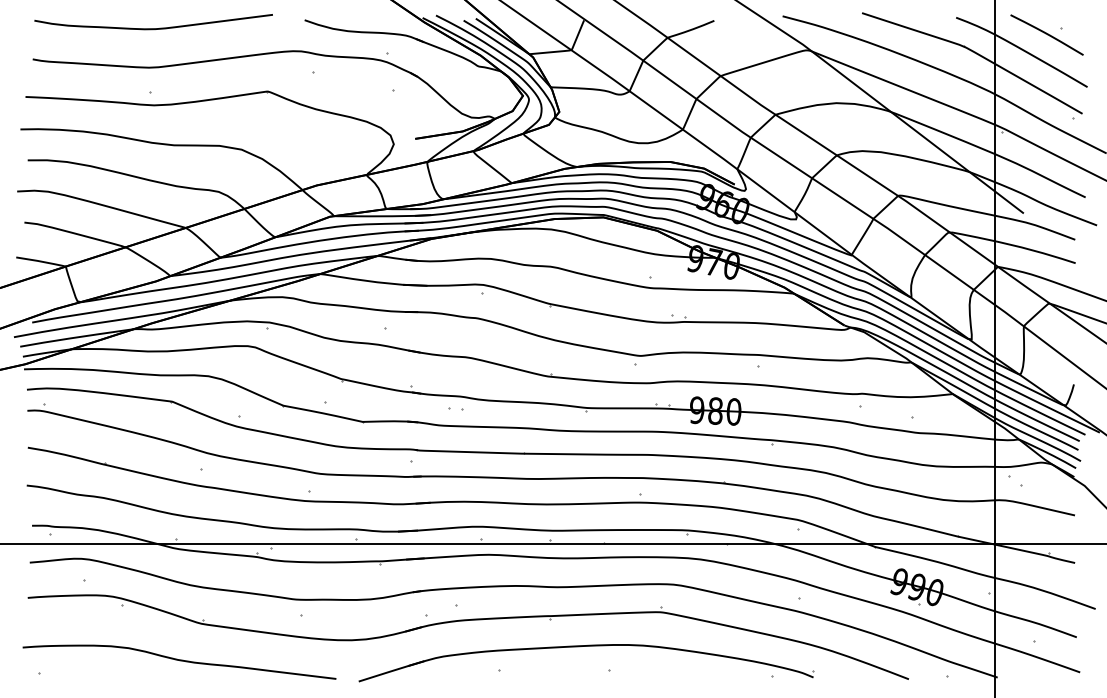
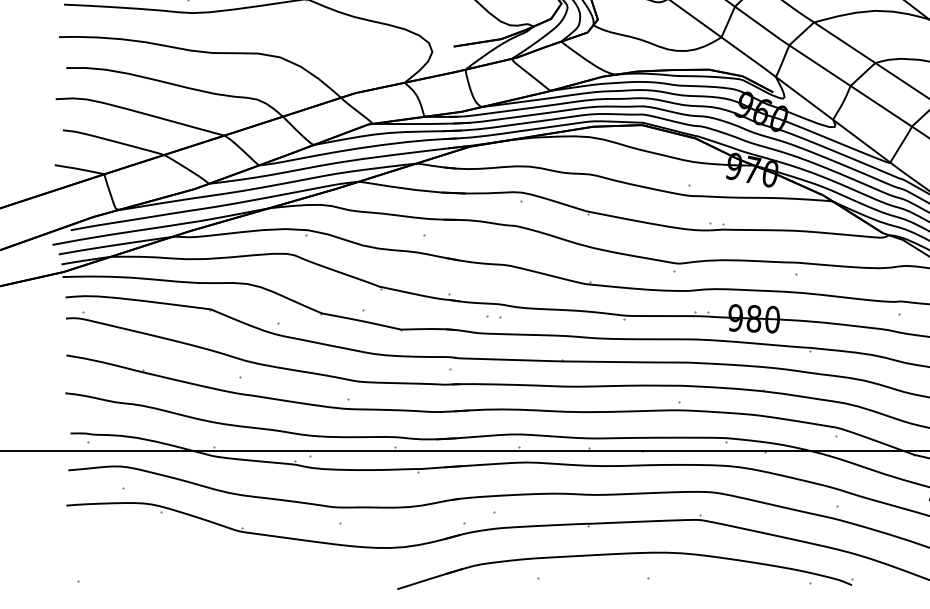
curve: (179, 661) -> (218, 569), removed

